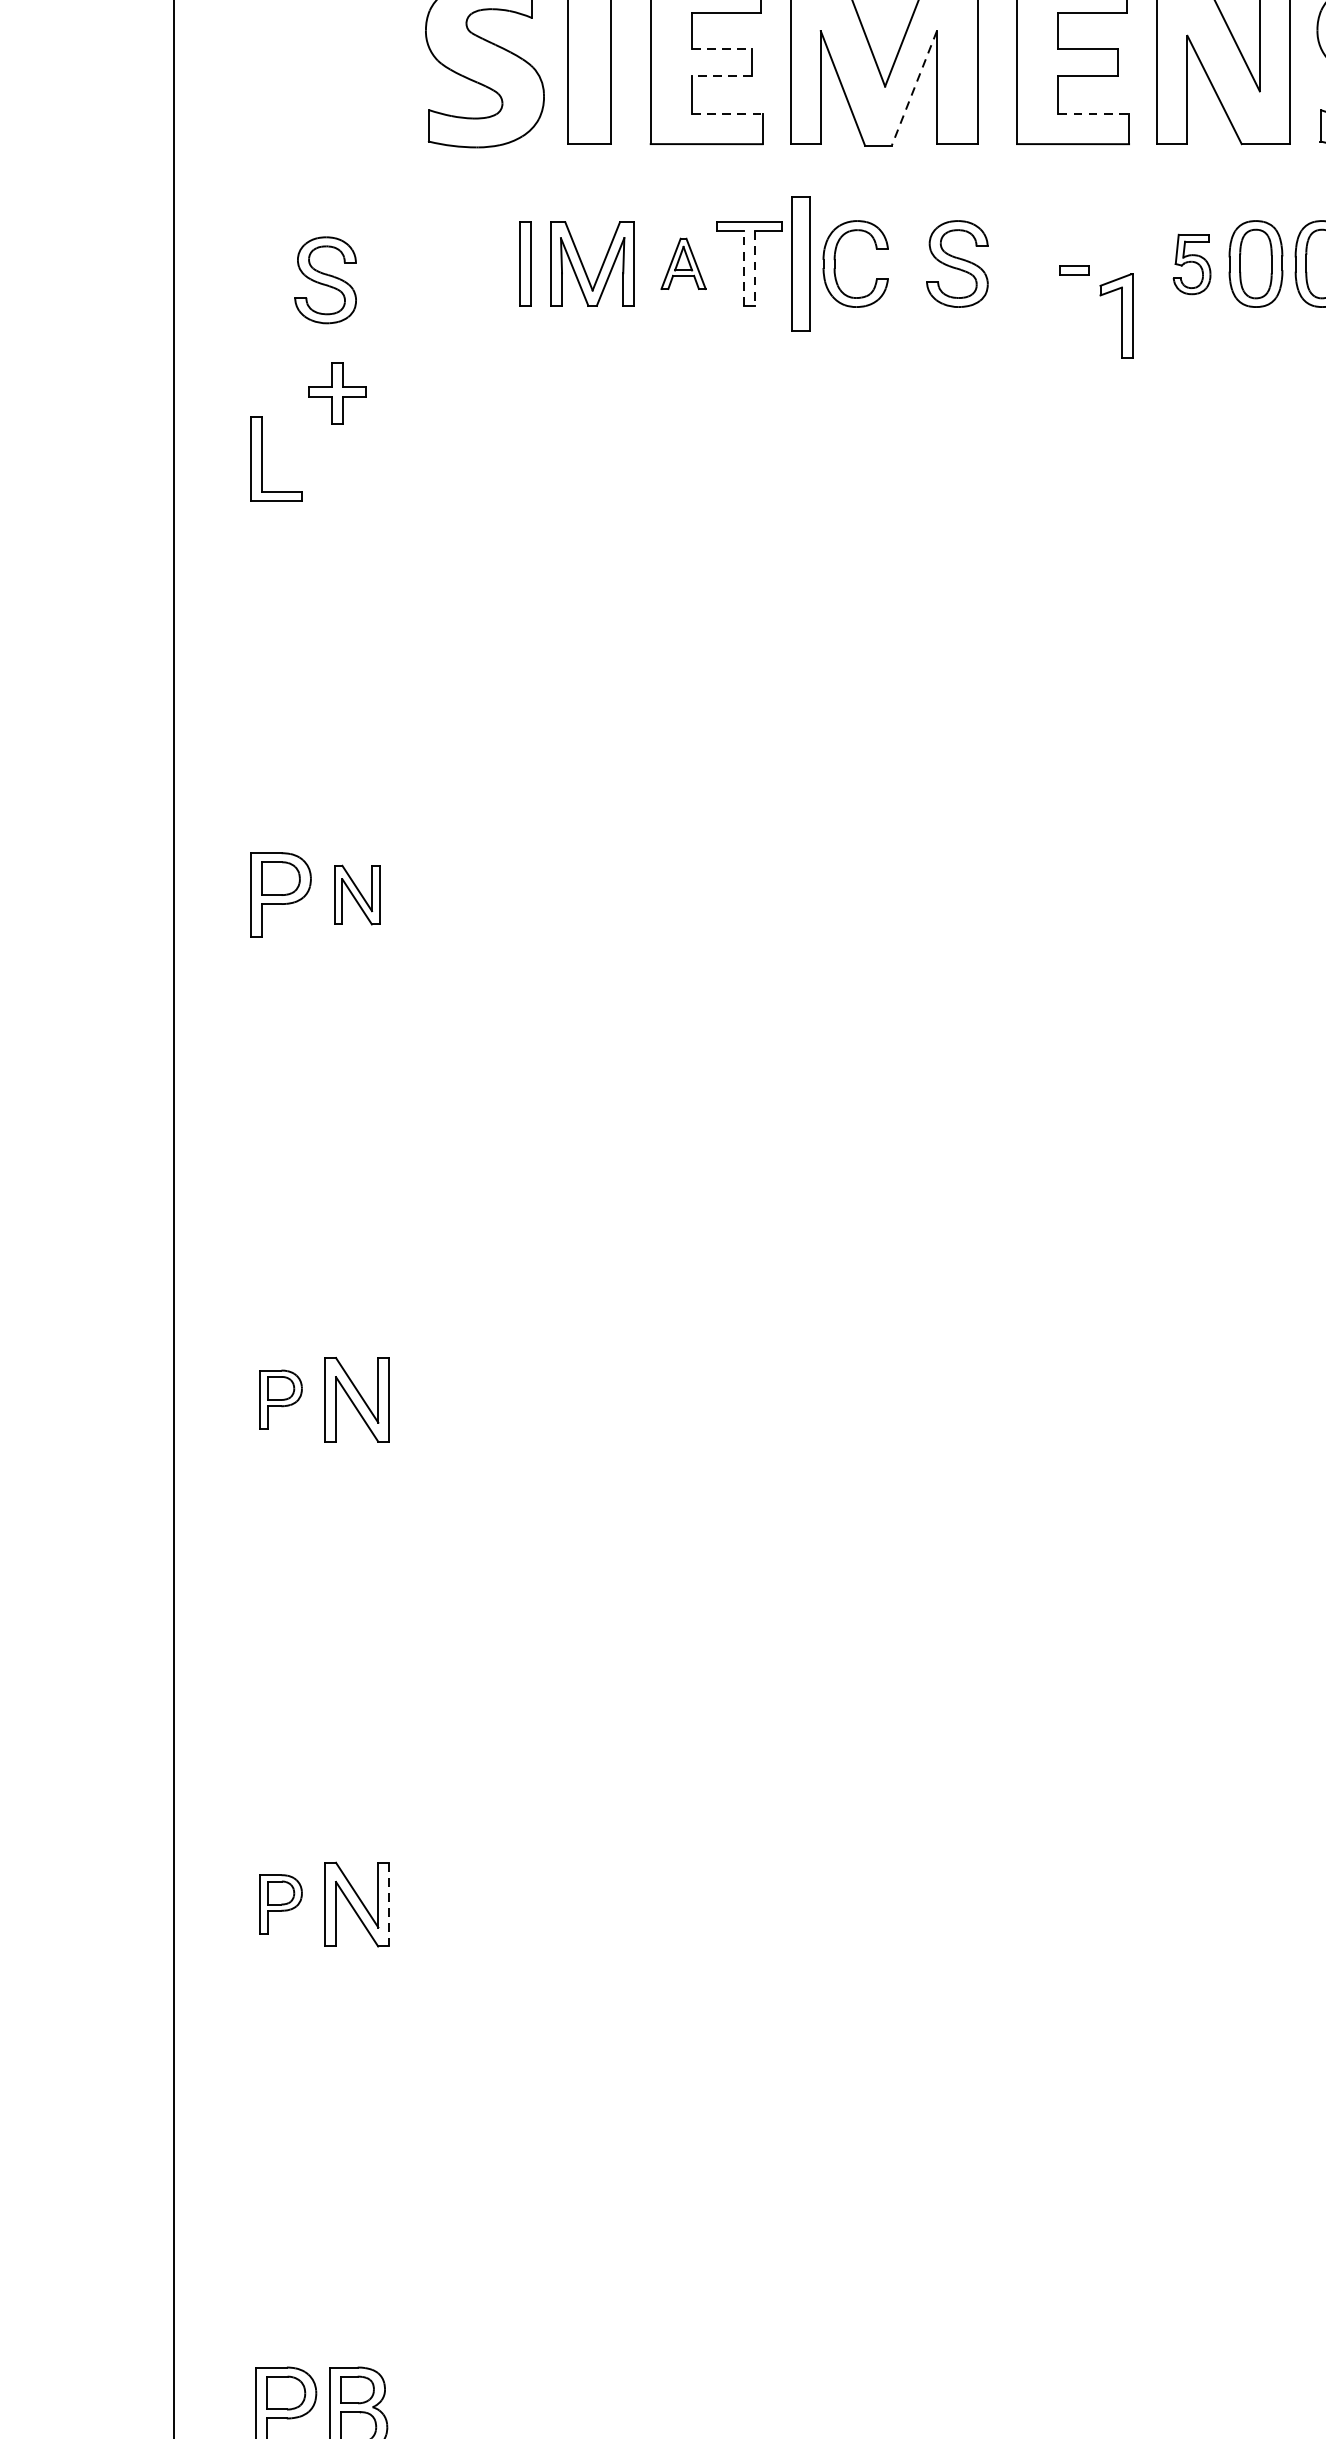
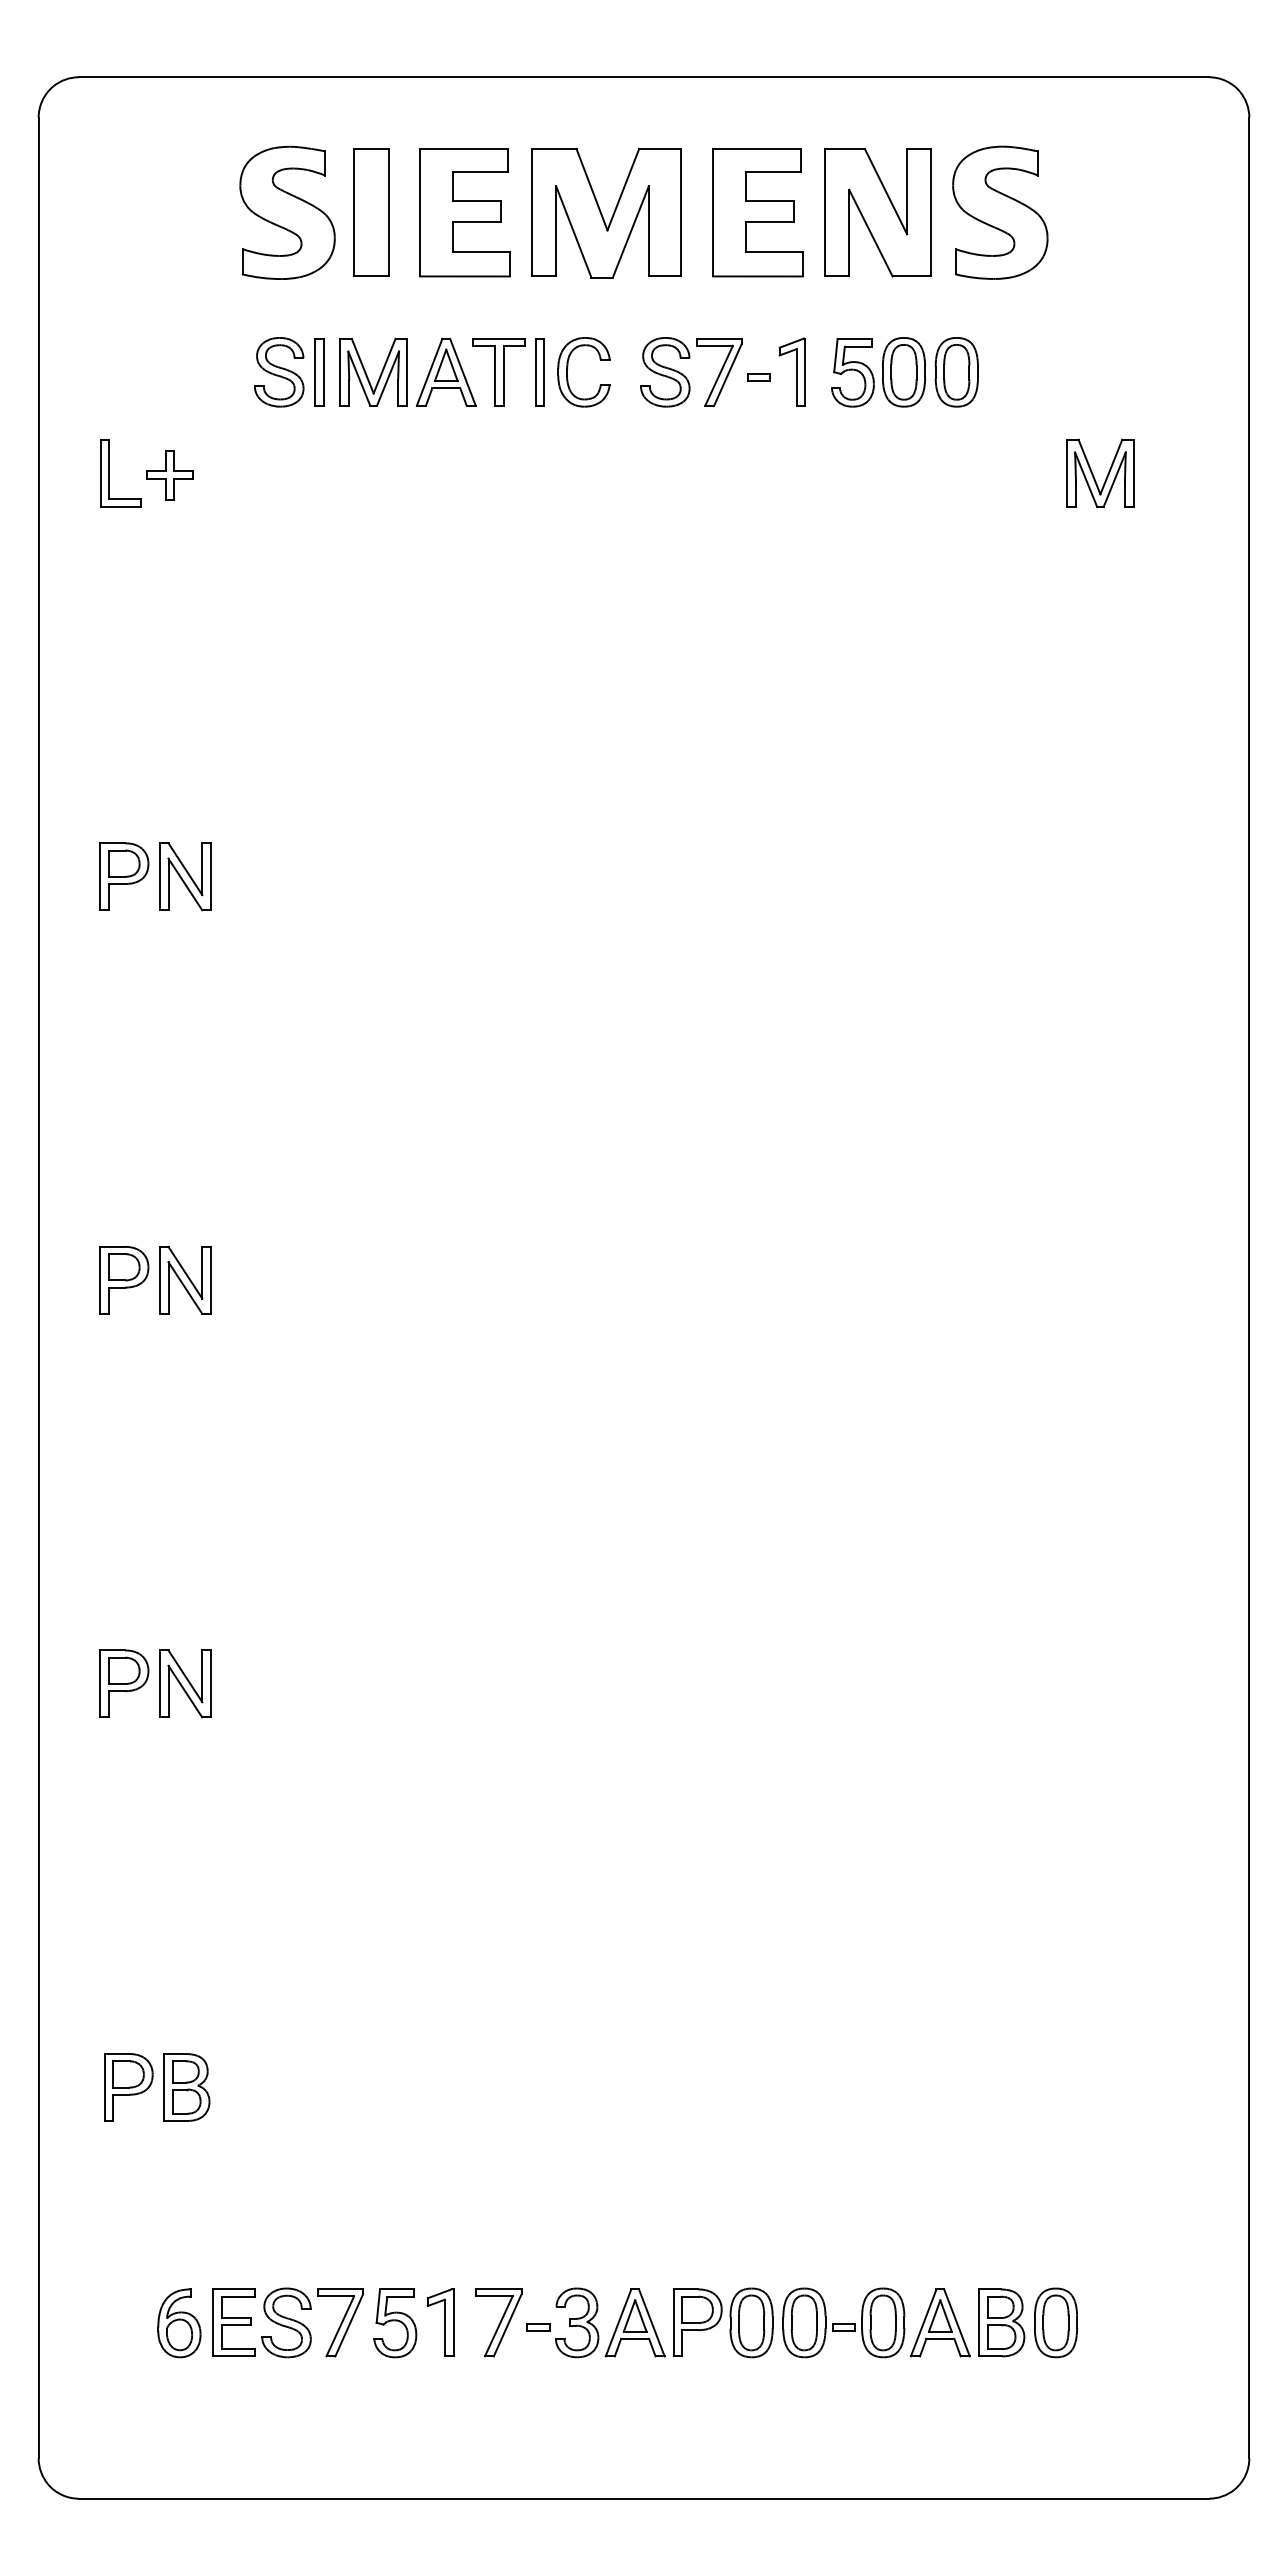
line: (722, 49) -> (477, 200), dashed -> solid
line: (722, 75) -> (477, 221), dashed -> solid
line: (913, 89) -> (630, 232), dashed -> solid
line: (727, 114) -> (481, 252), dashed -> solid
line: (1094, 114) -> (774, 252), dashed -> solid
part: (683, 263) -> (446, 371), size x1.67
part: (800, 264) -> (539, 372), size x0.62
part: (1025, 264) -> (719, 372), added
part: (1191, 264) -> (852, 372), size x1.43
line: (743, 268) -> (494, 375), dashed -> solid
line: (755, 268) -> (503, 375), dashed -> solid
part: (326, 280) -> (279, 372), moved
part: (1115, 315) -> (791, 371), moved
part: (262, 459) -> (109, 473), moved
part: (357, 894) -> (185, 876), size x1.43
part: (280, 1400) -> (124, 1280), size x1.43
part: (280, 1904) -> (124, 1683), size x1.43
line: (389, 1905) -> (211, 1684), dashed -> solid

